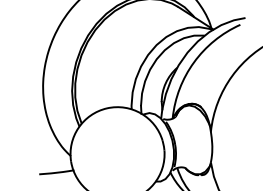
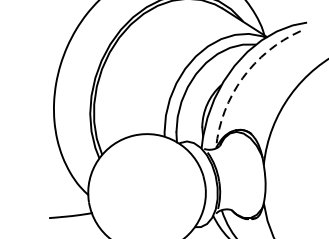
arc: (194, 62) -> (243, 78), solid -> dashed

